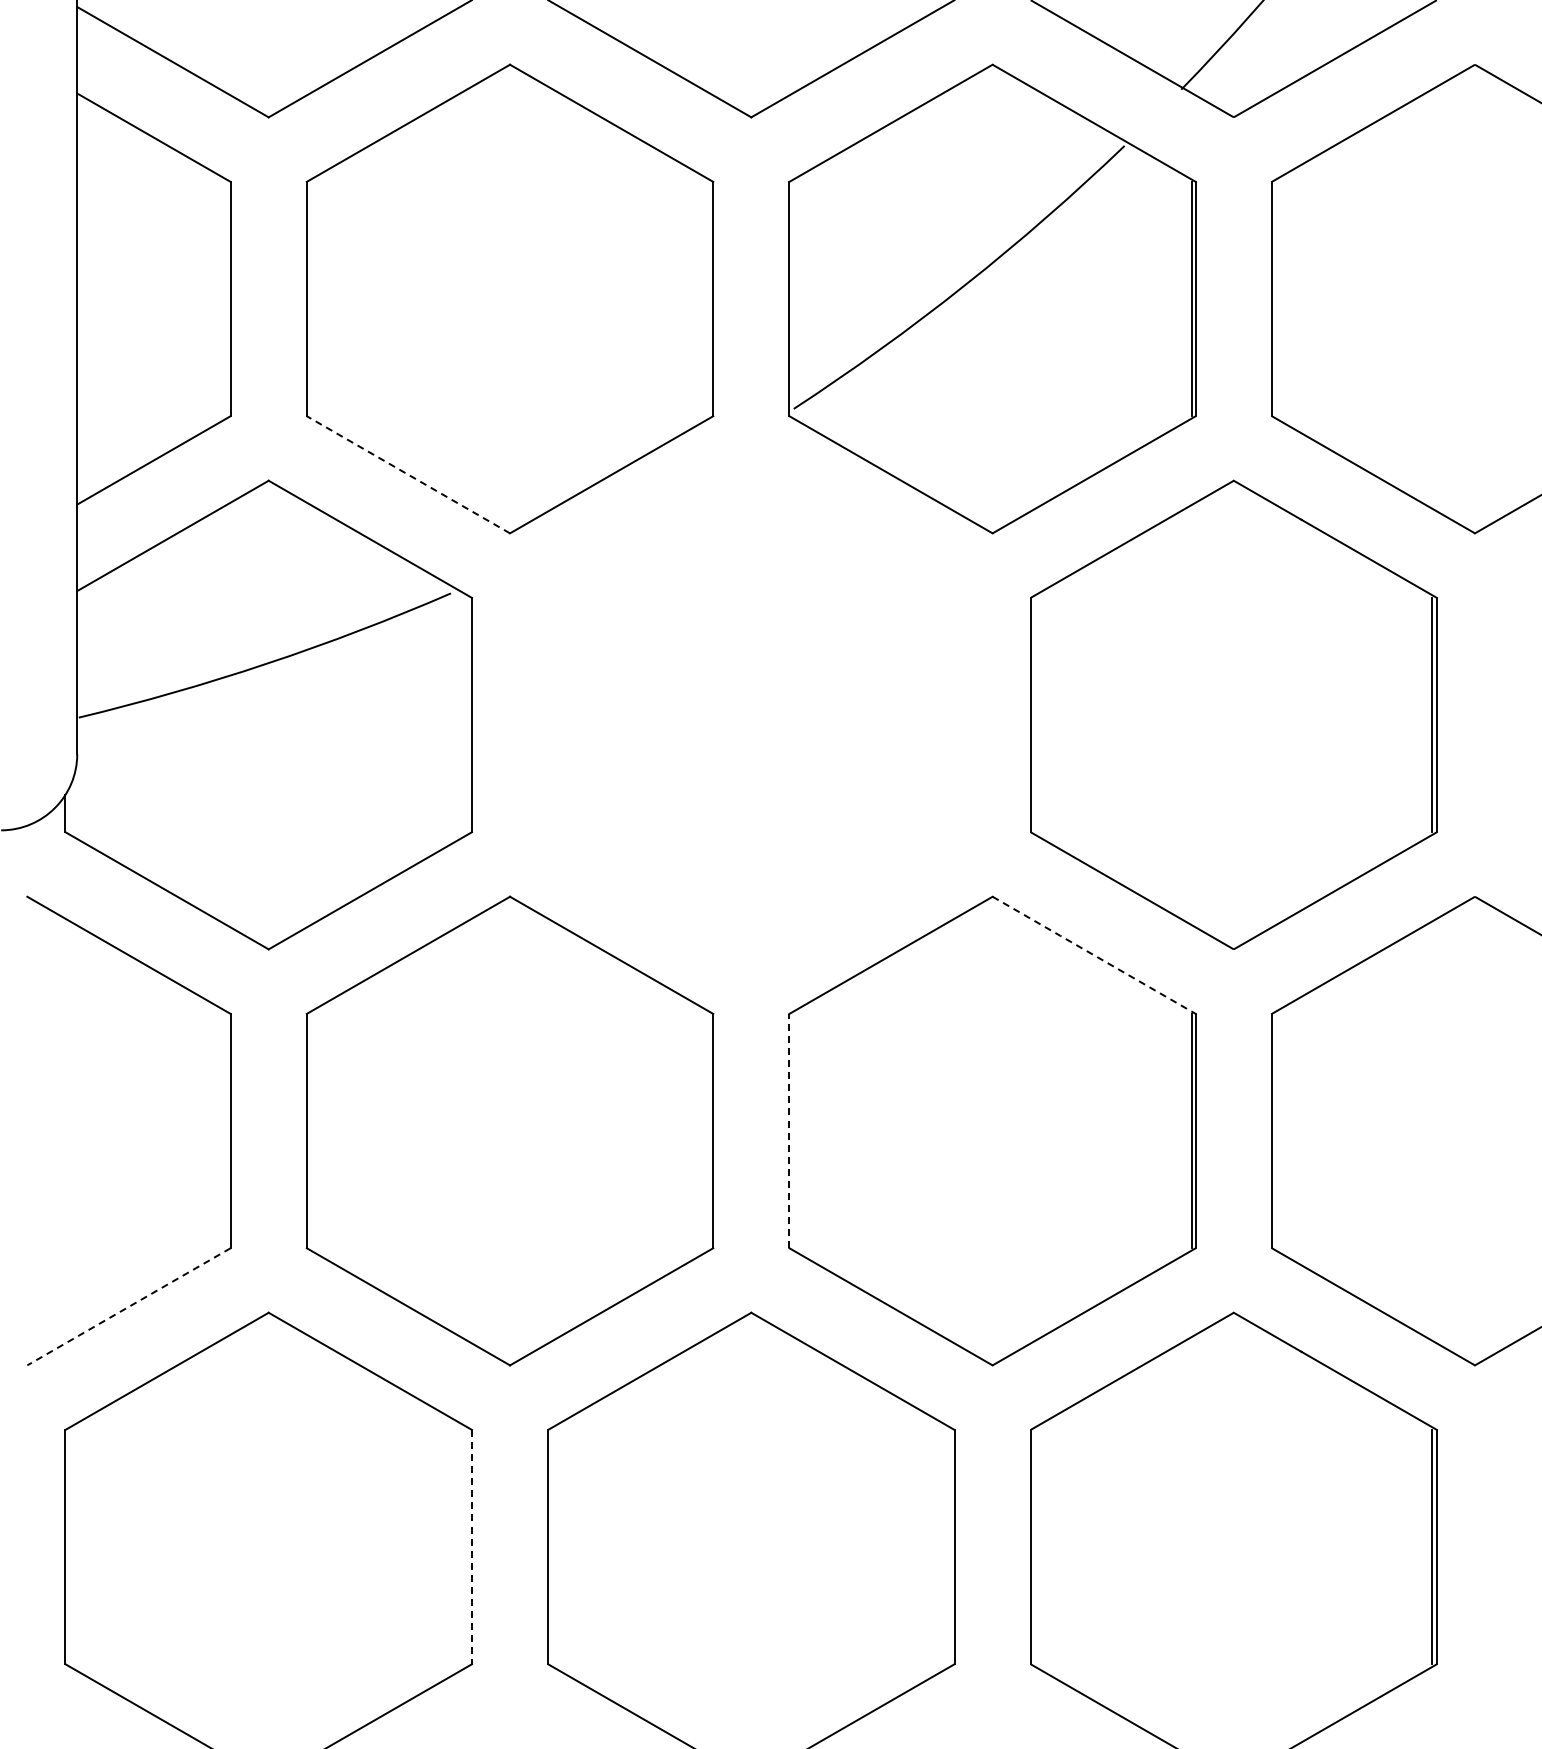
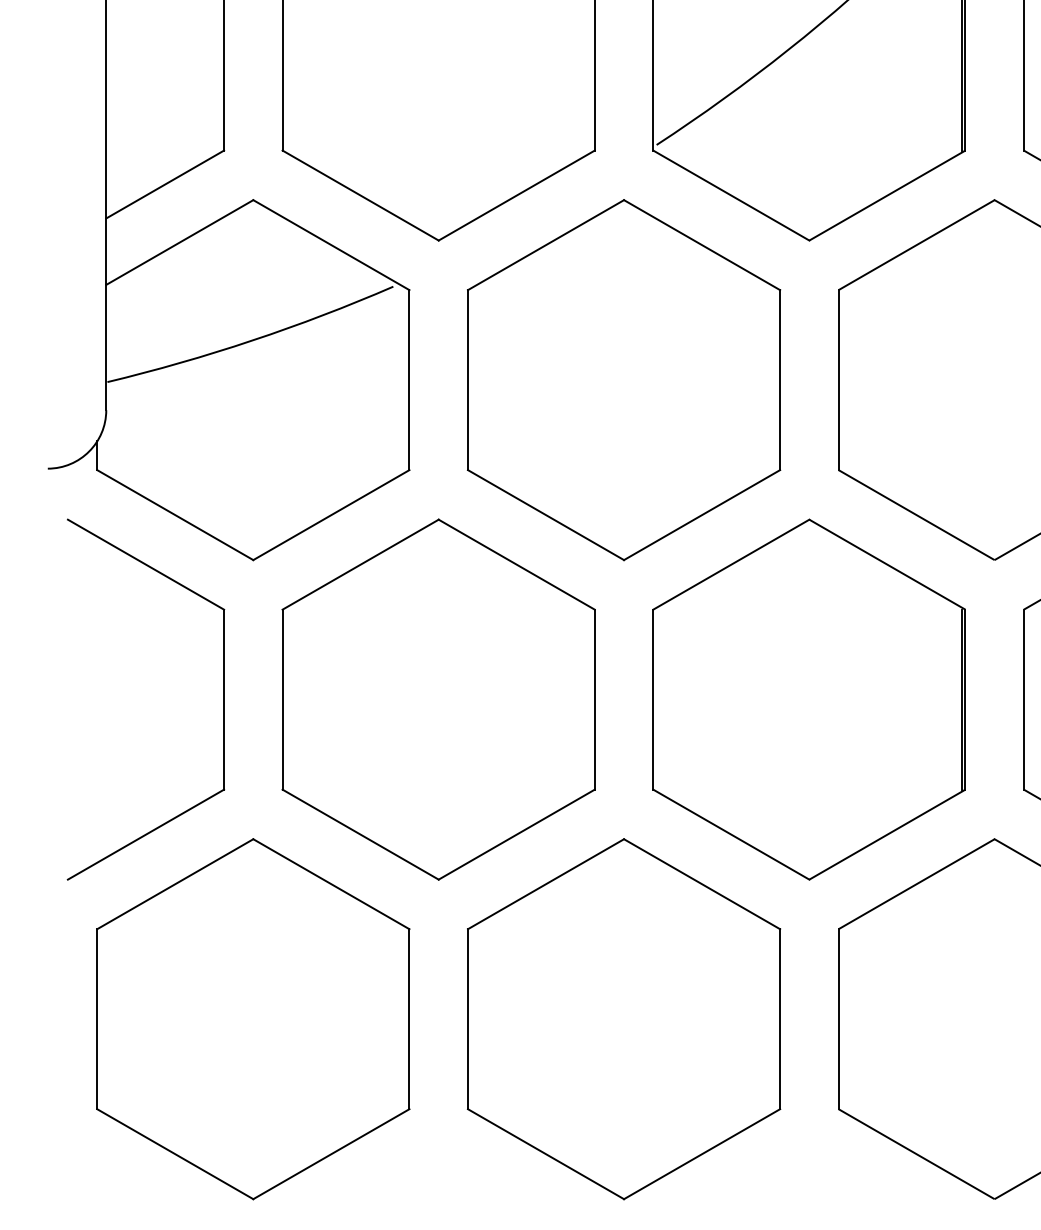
line: (408, 474) -> (360, 195), dashed -> solid
part: (751, 714) -> (624, 379), added
line: (1094, 955) -> (887, 564), dashed -> solid
line: (789, 1130) -> (653, 699), dashed -> solid
line: (128, 1307) -> (145, 835), dashed -> solid
line: (471, 1547) -> (409, 1019), dashed -> solid

